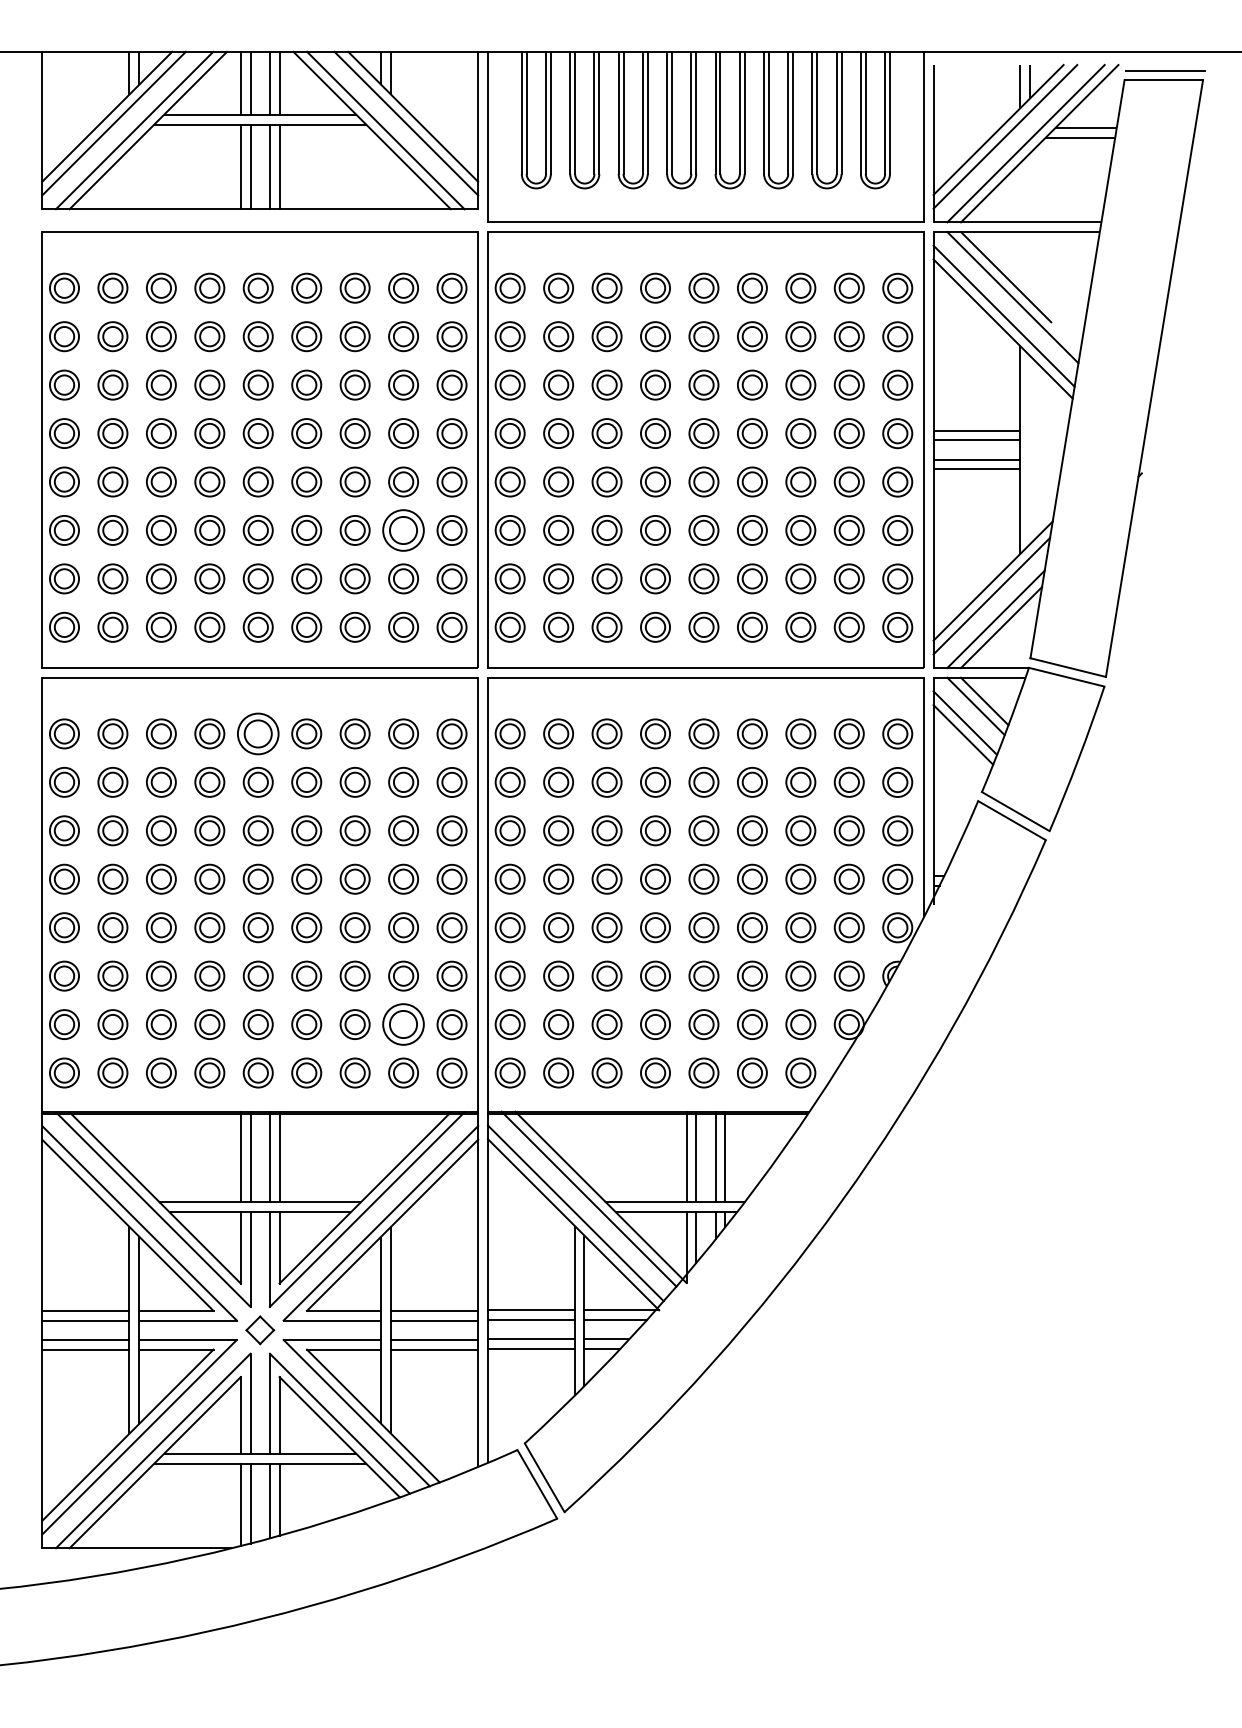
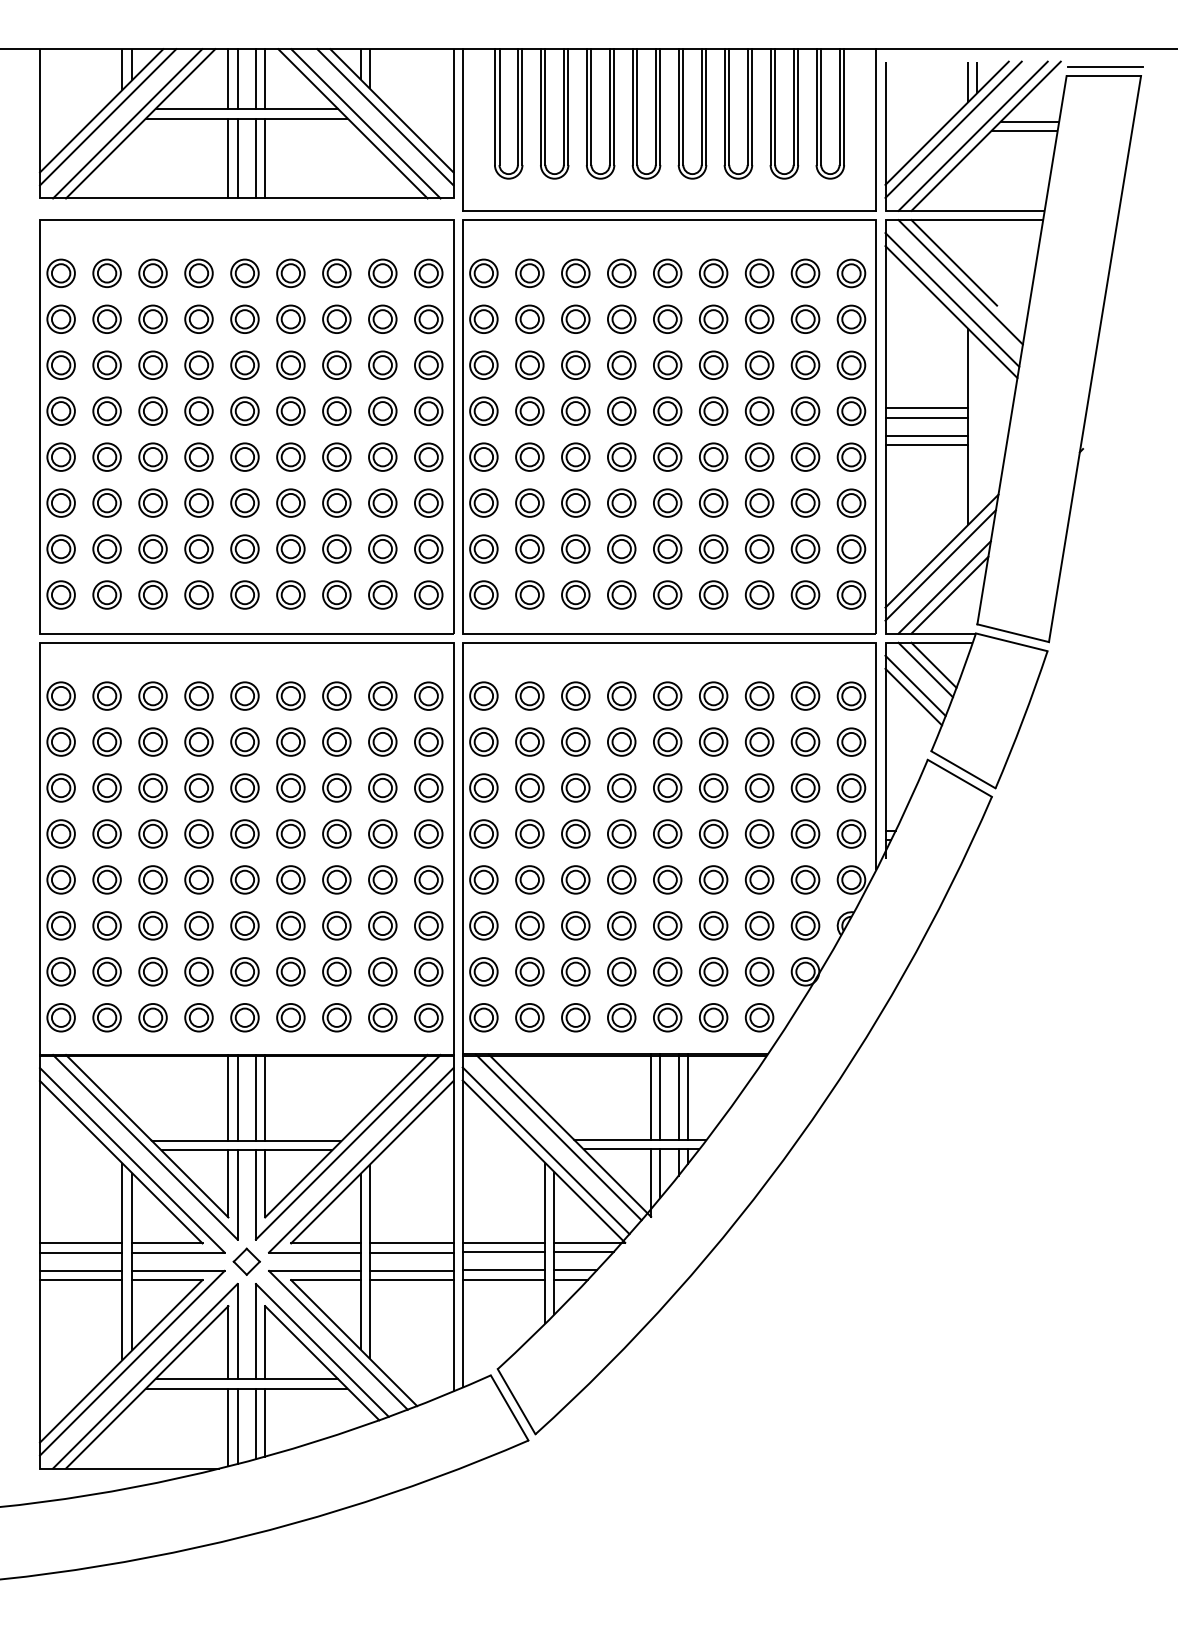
part: (403, 529) -> (382, 502), size x0.71
part: (257, 733) -> (244, 695), size x0.71
part: (403, 1024) -> (382, 971), size x0.71

